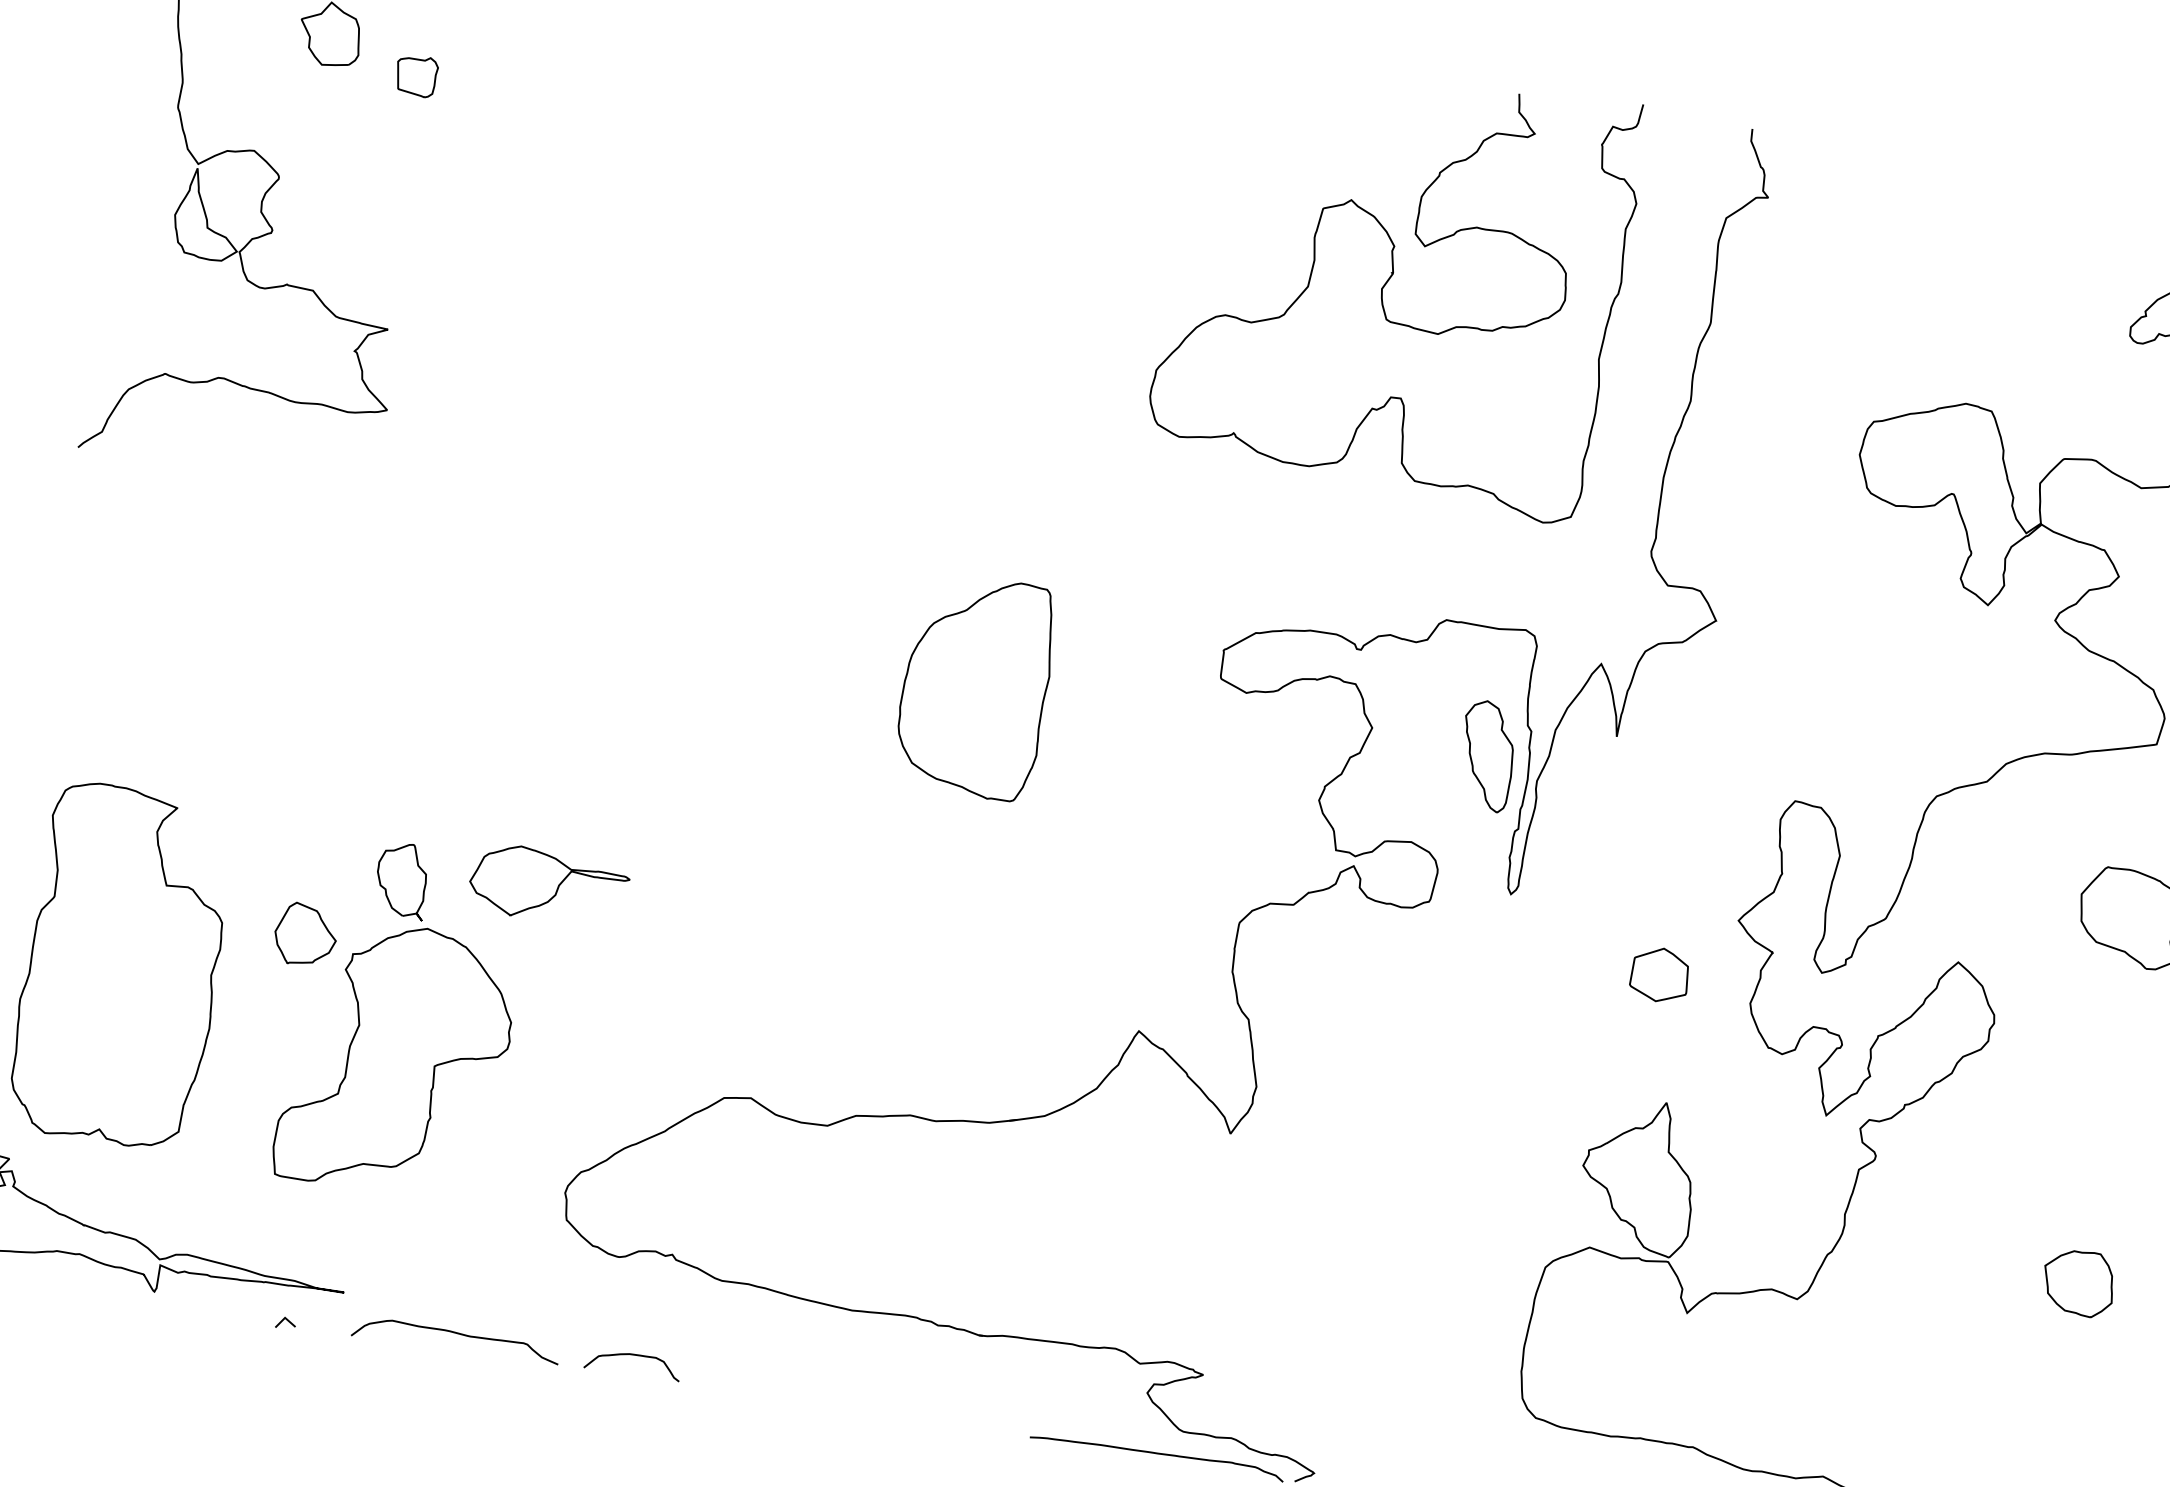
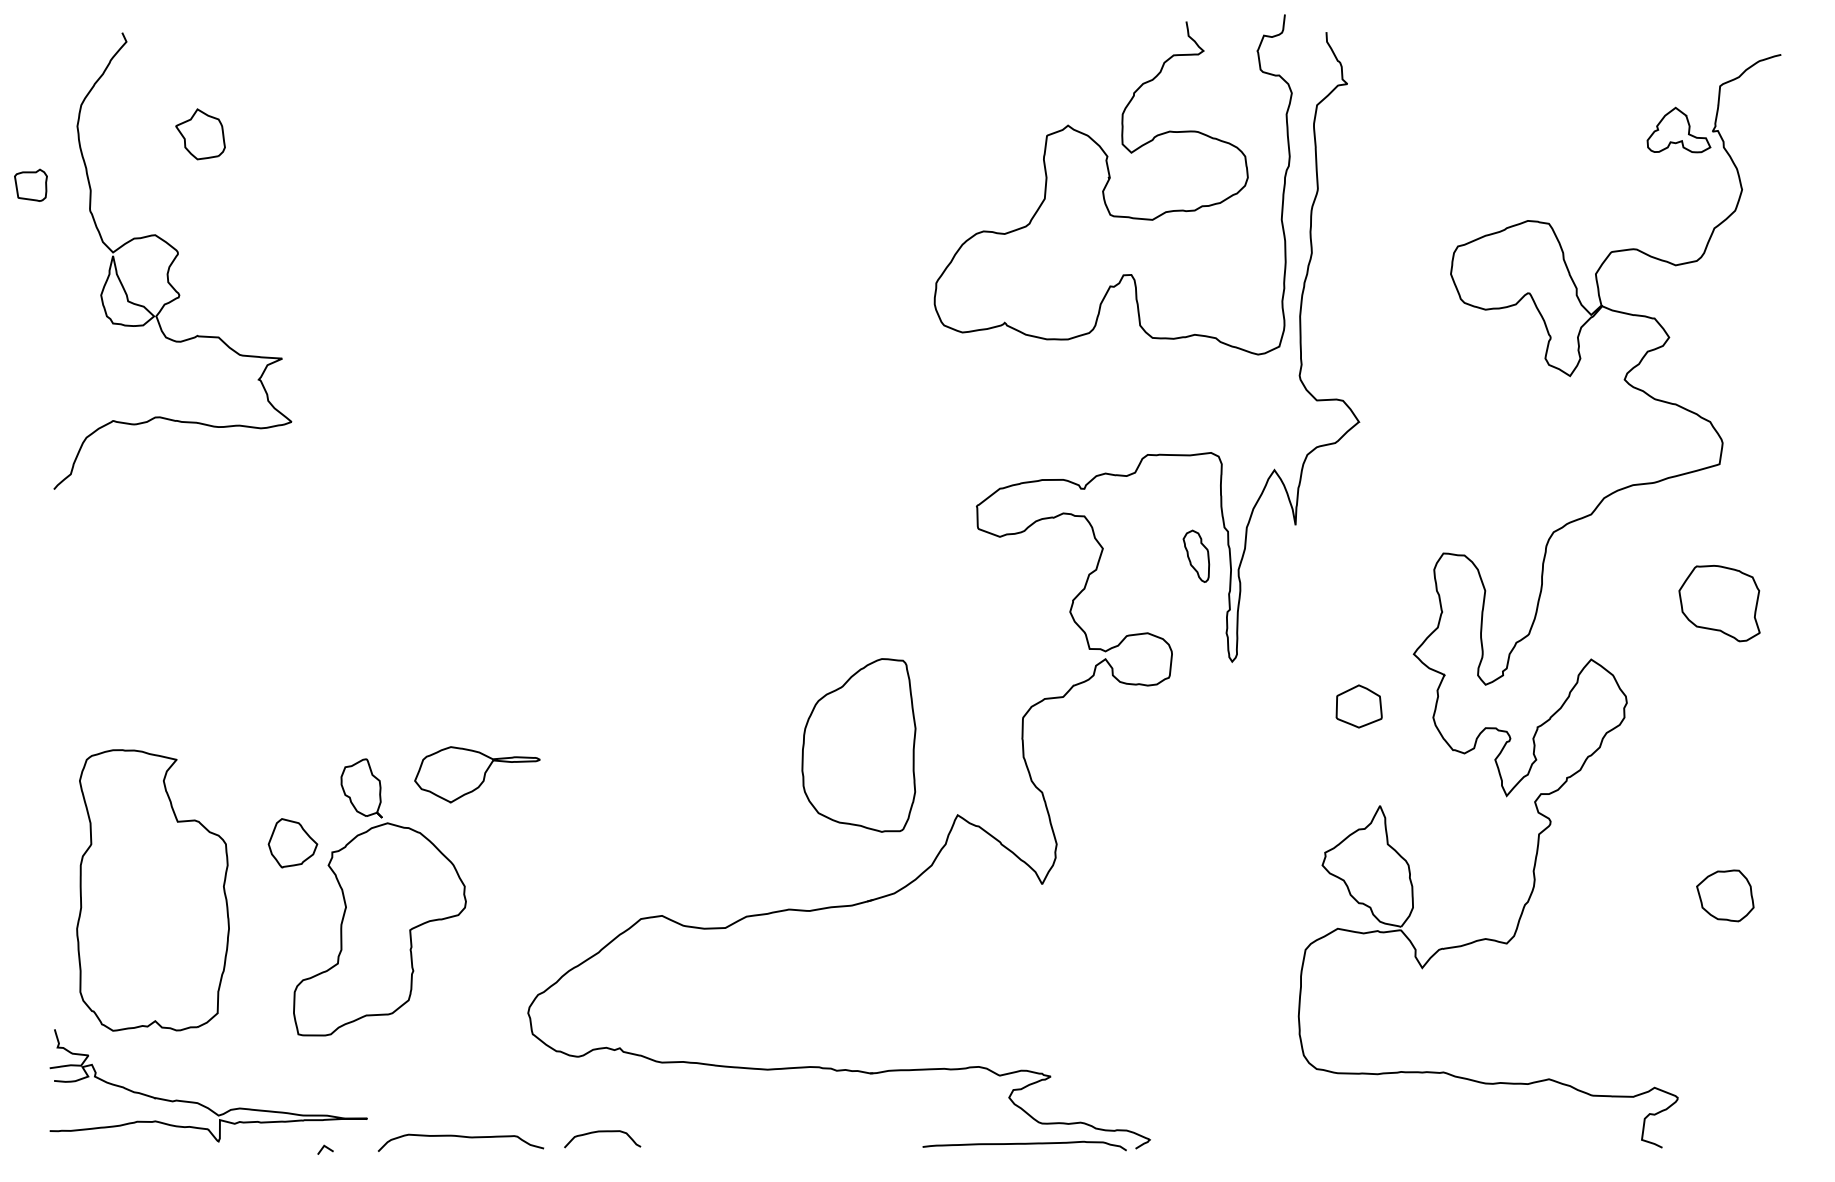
part: (415, 74) -> (30, 184), moved
curve: (1390, 280) -> (1108, 183), moved
part: (975, 686) -> (858, 745), moved
part: (1487, 756) -> (1196, 556), size x0.6

